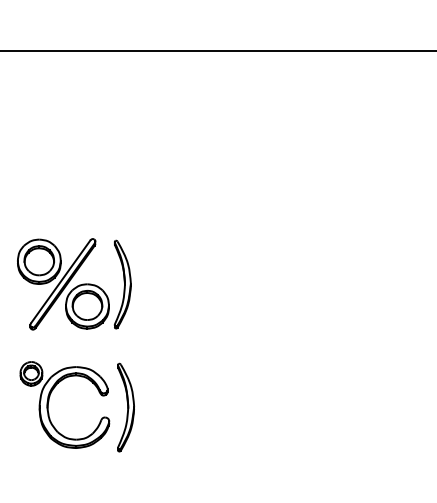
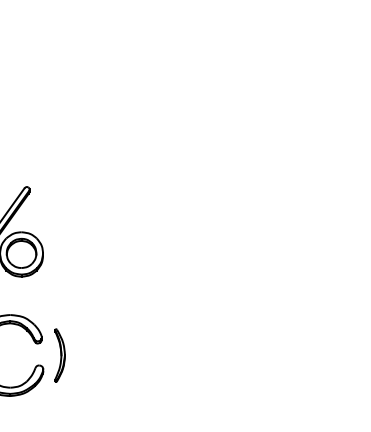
part: (122, 284) -> (56, 232), removed
part: (125, 407) -> (59, 355), size x0.6

